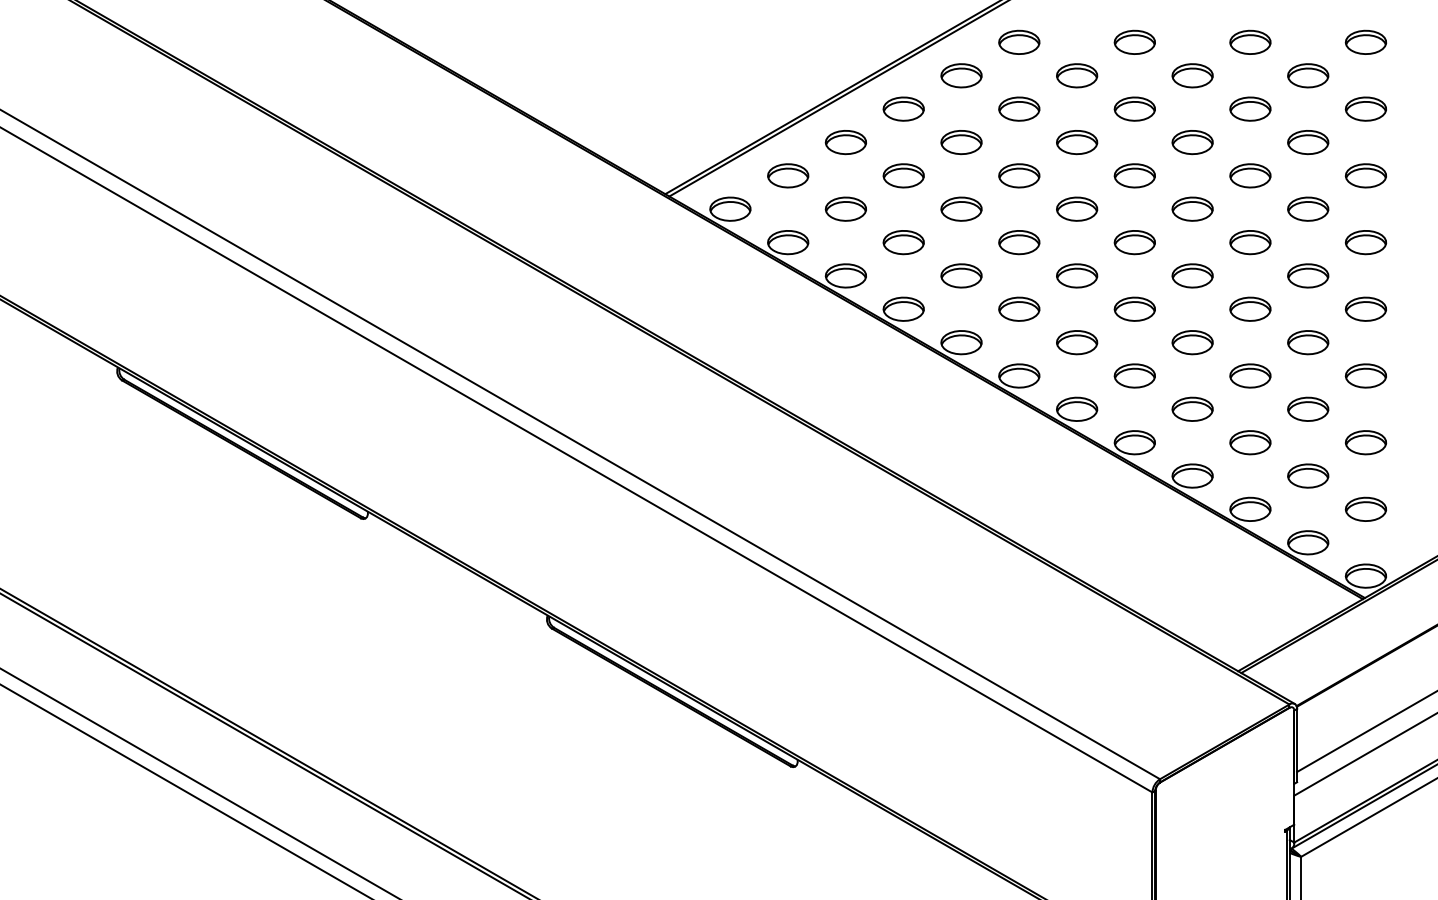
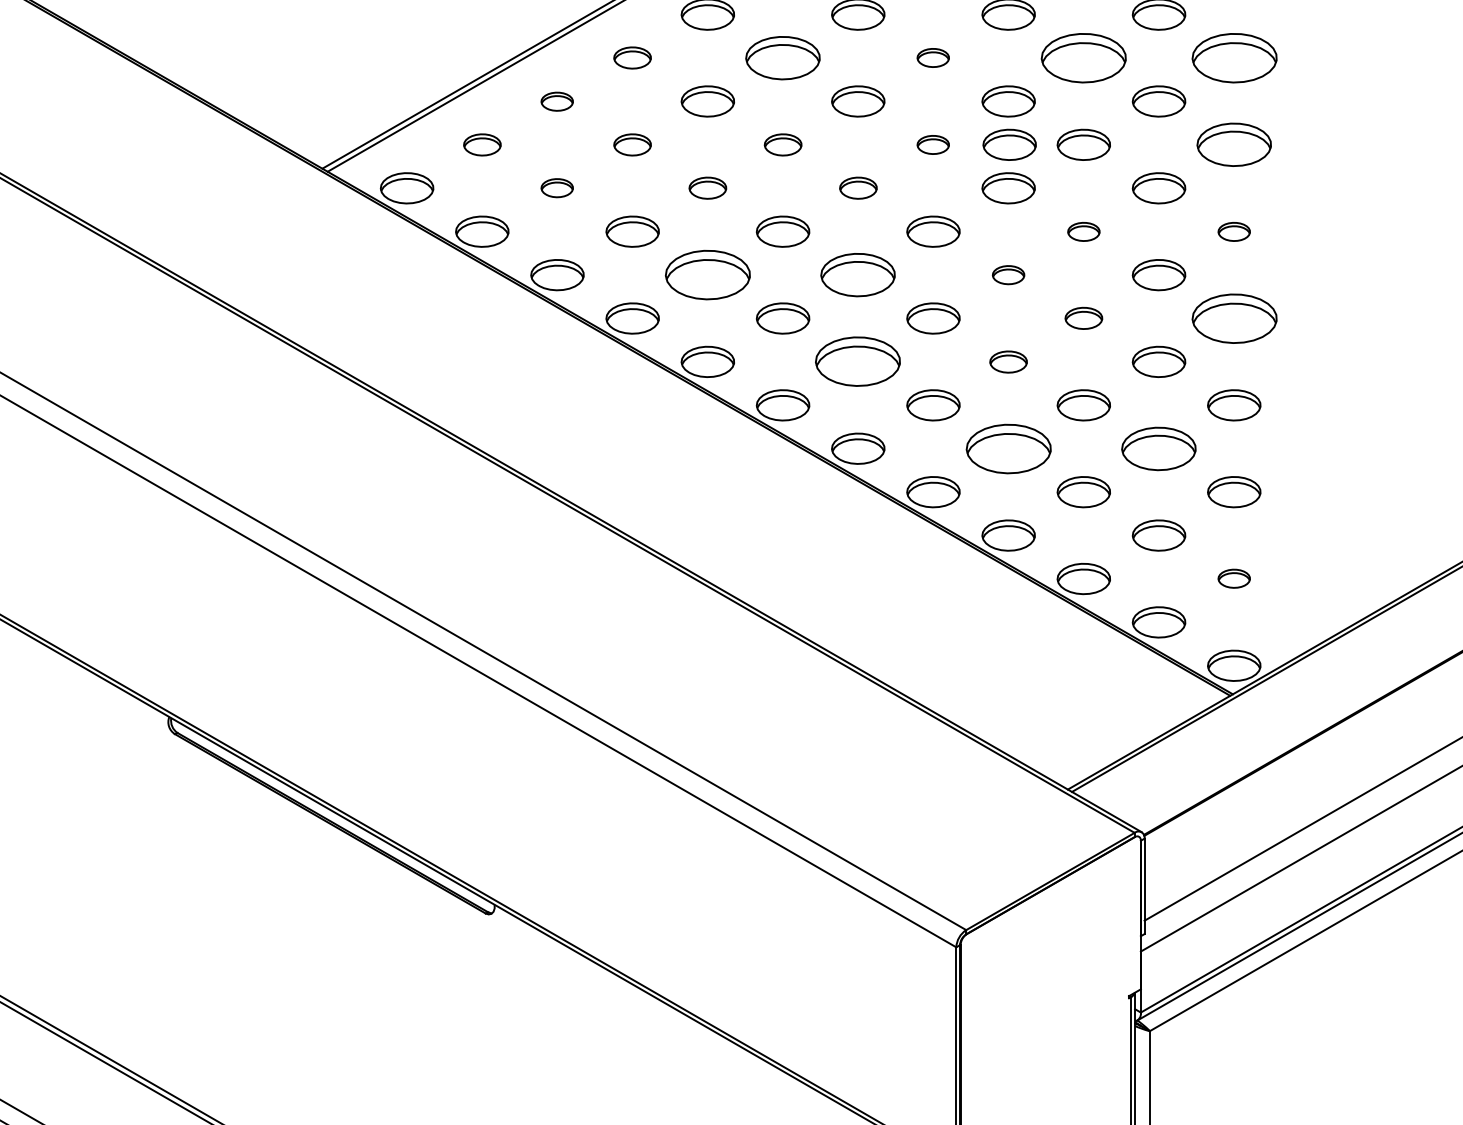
part: (903, 108) -> (632, 57), size x0.7
part: (1019, 108) -> (783, 57), size x1.4
part: (1134, 108) -> (932, 57), size x0.6
part: (1250, 108) -> (1083, 57), size x1.6
part: (1365, 108) -> (1233, 57), size x1.6
part: (845, 142) -> (556, 101), size x0.6
part: (788, 175) -> (482, 144), size x0.7
part: (903, 175) -> (632, 144), size x0.7
part: (1019, 175) -> (783, 144), size x0.7
part: (1134, 175) -> (932, 144), size x0.6
part: (1193, 175) -> (1009, 144), added
part: (1365, 175) -> (1233, 144), size x1.4
part: (845, 208) -> (556, 187), size x0.6
part: (961, 208) -> (707, 187), size x0.7
part: (1077, 208) -> (858, 187), size x0.7
part: (1250, 242) -> (1083, 231), size x0.6
part: (1365, 242) -> (1233, 231), size x0.6
part: (961, 275) -> (707, 274), size x1.6
part: (1077, 275) -> (858, 274), size x1.4
part: (1192, 275) -> (1008, 274), size x0.6
part: (1250, 308) -> (1083, 317), size x0.7
part: (1365, 308) -> (1233, 317), size x1.6
part: (1077, 342) -> (858, 361), size x1.6
part: (1192, 342) -> (1008, 361), size x0.7
part: (1192, 408) -> (1008, 447), size x1.6
part: (1308, 408) -> (1159, 447), size x1.4
part: (1365, 508) -> (1233, 577), size x0.6

